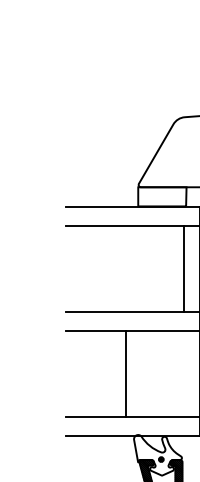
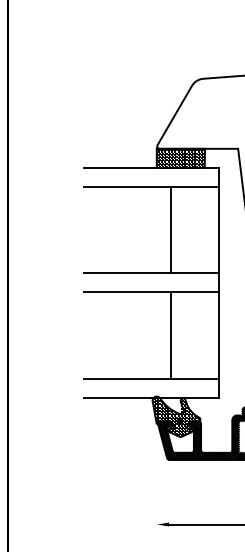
hatch: (161, 195) -> (180, 157), added
line: (183, 268) -> (171, 230), moved
line: (125, 373) -> (171, 335), moved
hatch: (156, 454) -> (175, 416), added

